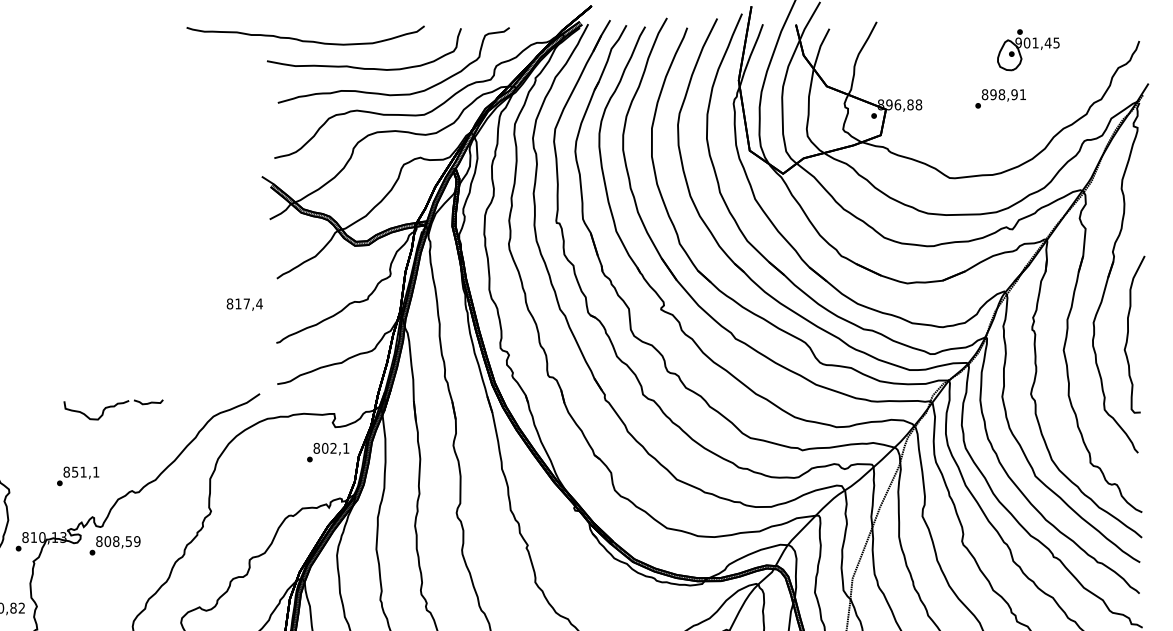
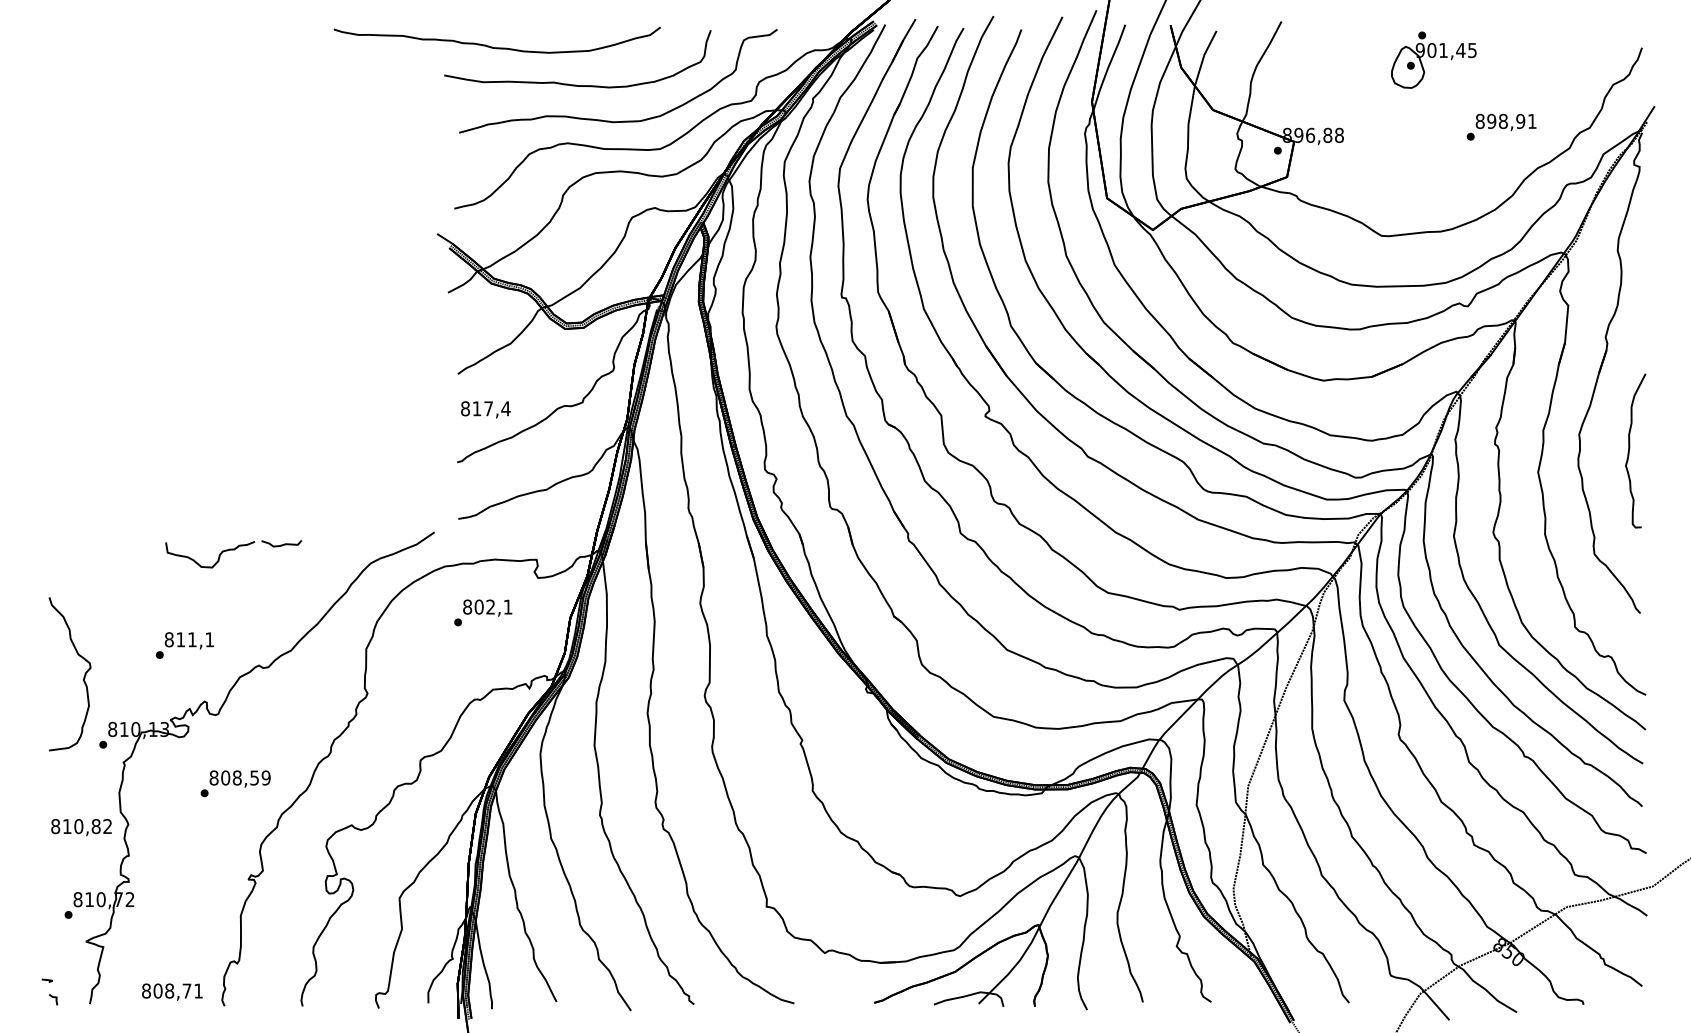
part: (1028, 49) -> (1433, 59), moved
text: (1000, 98) -> (1501, 126), moved
text: (244, 304) -> (485, 409), moved
part: (1134, 334) -> (1635, 450), size x0.71
text: (328, 452) -> (483, 612), moved
text: (74, 471) -> (180, 639), 851,1 -> 811,1
text: (114, 545) -> (235, 783), moved

